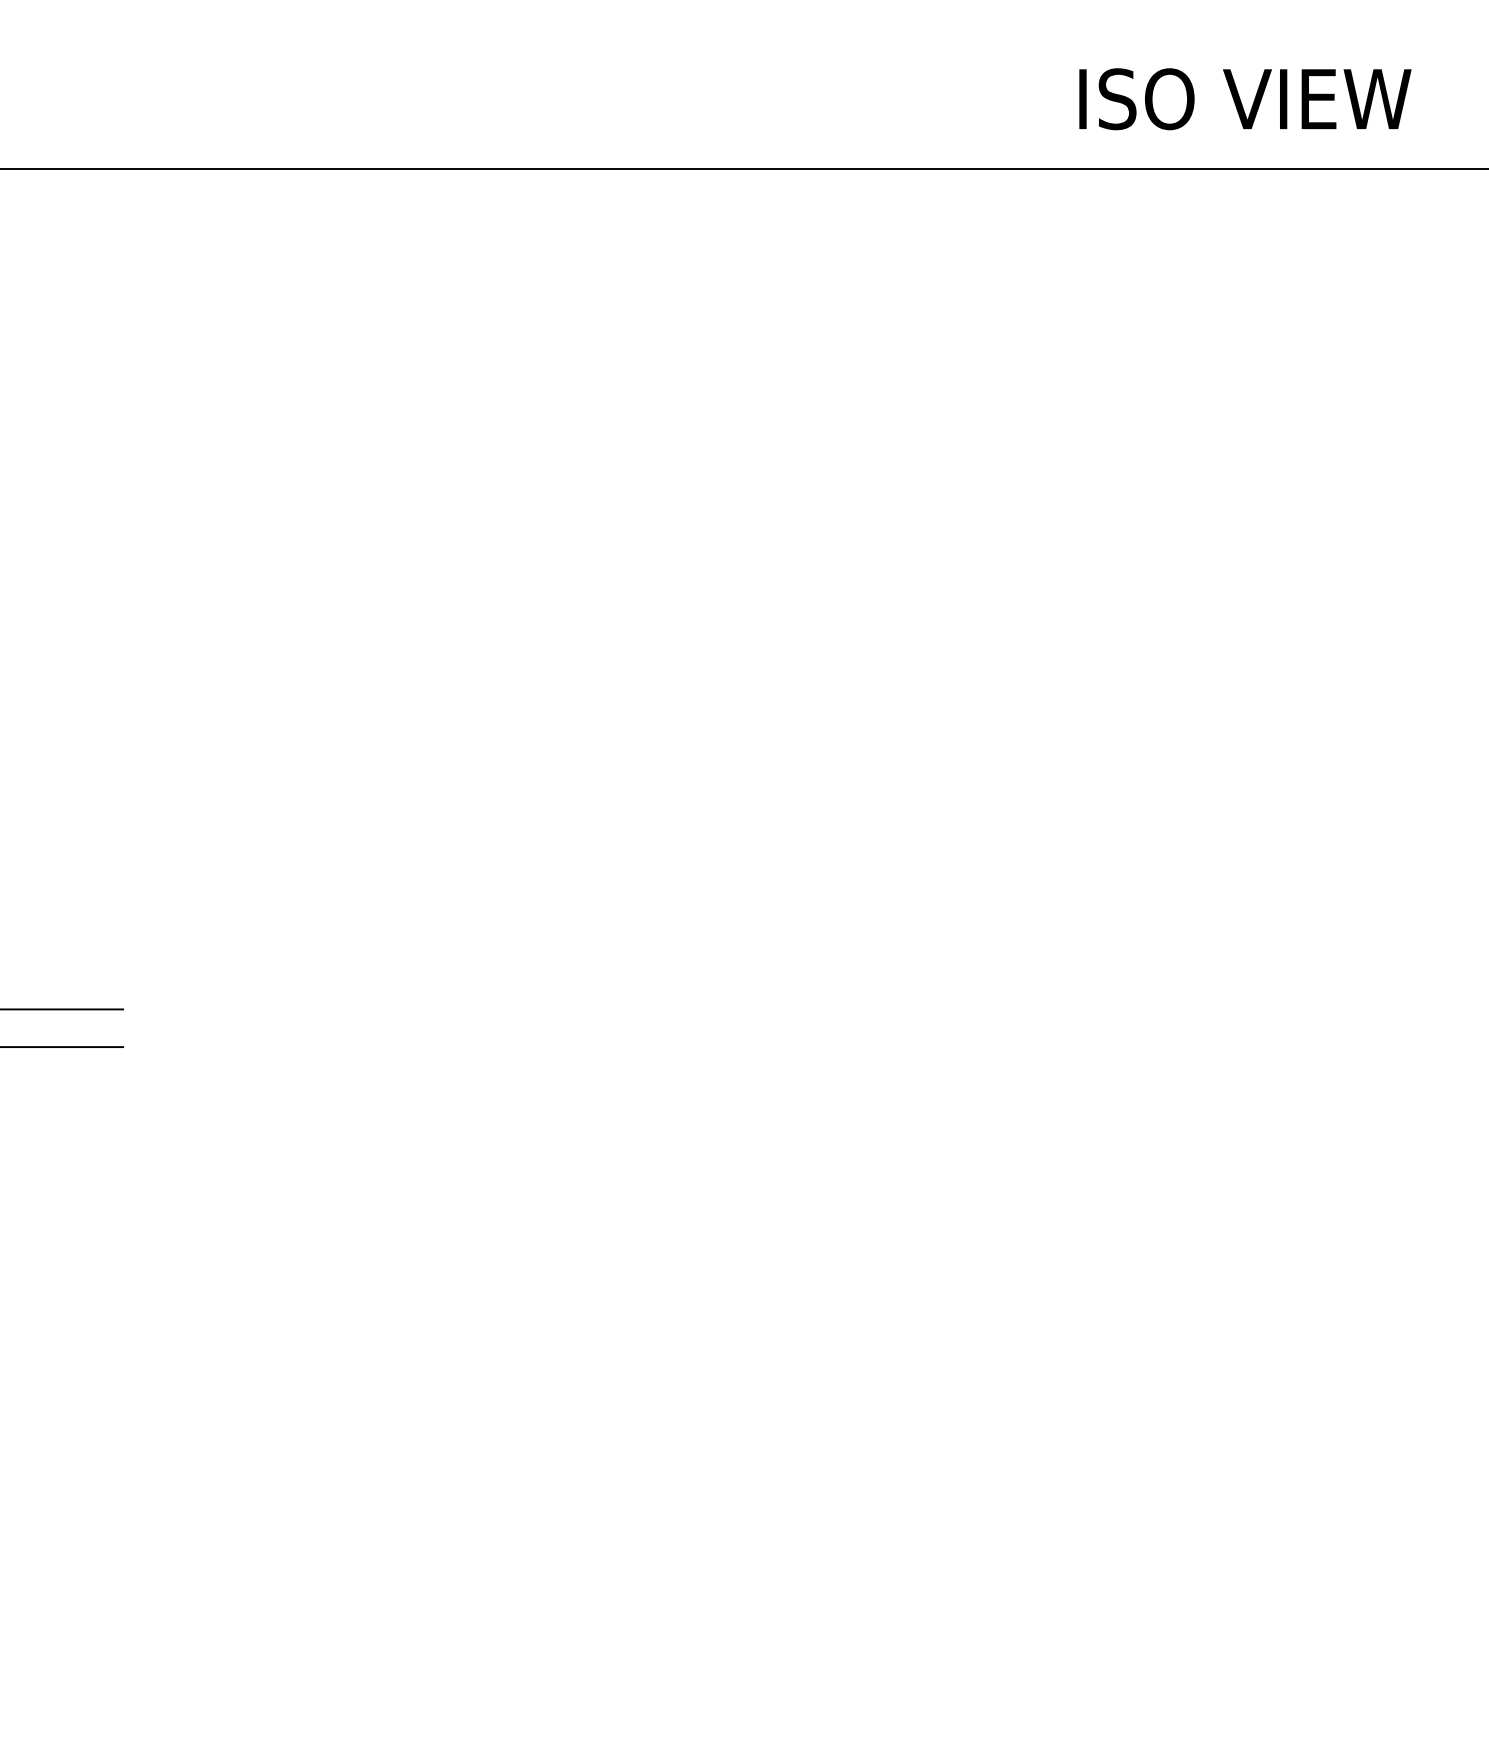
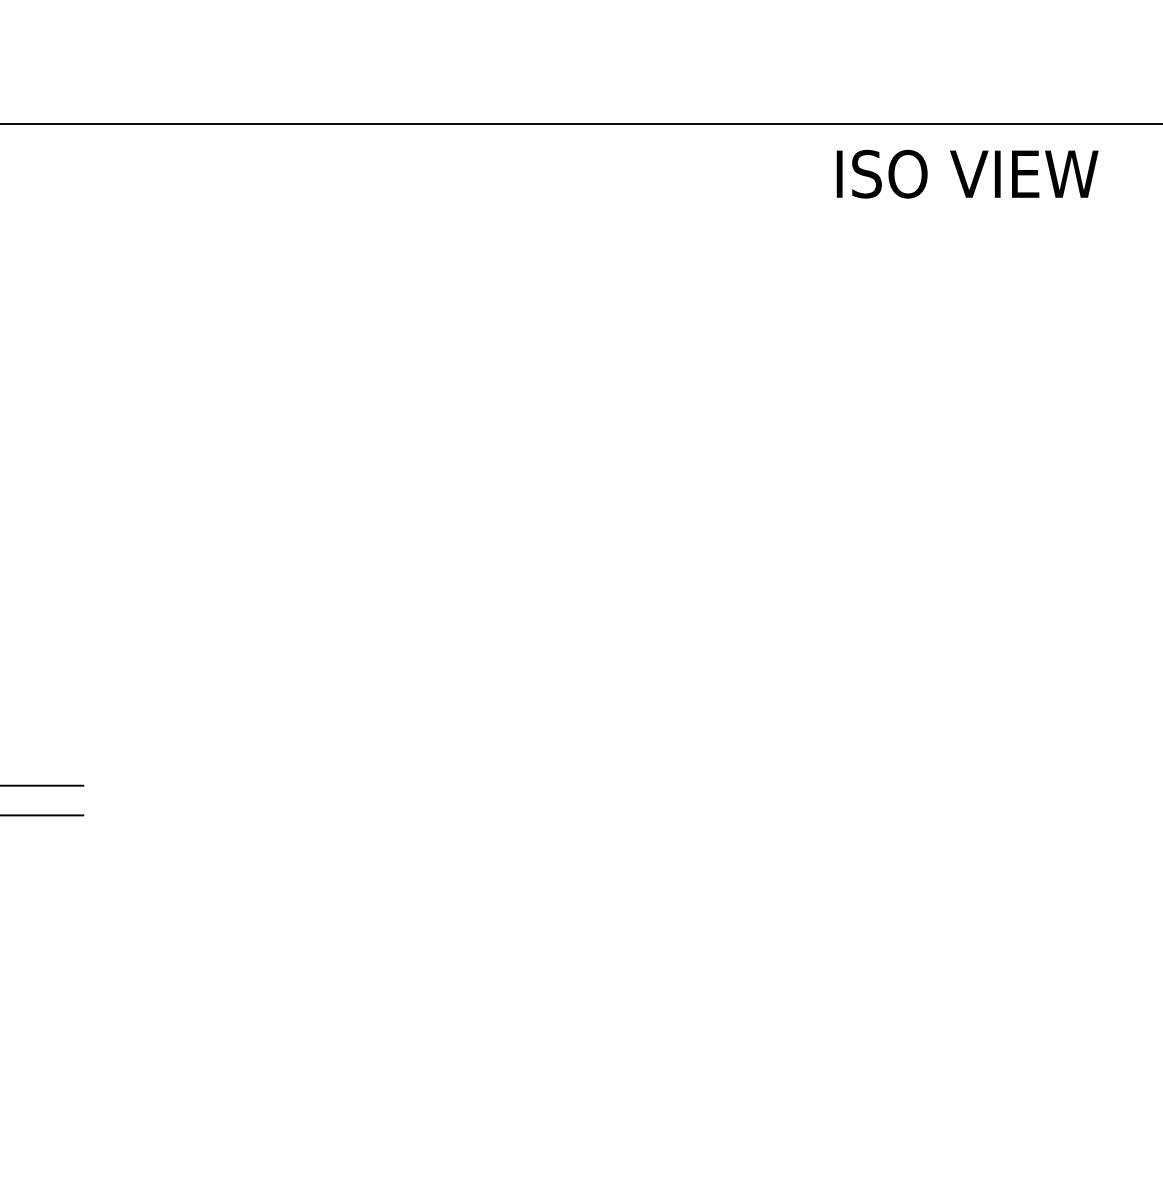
text: (1245, 99) -> (967, 174), moved

